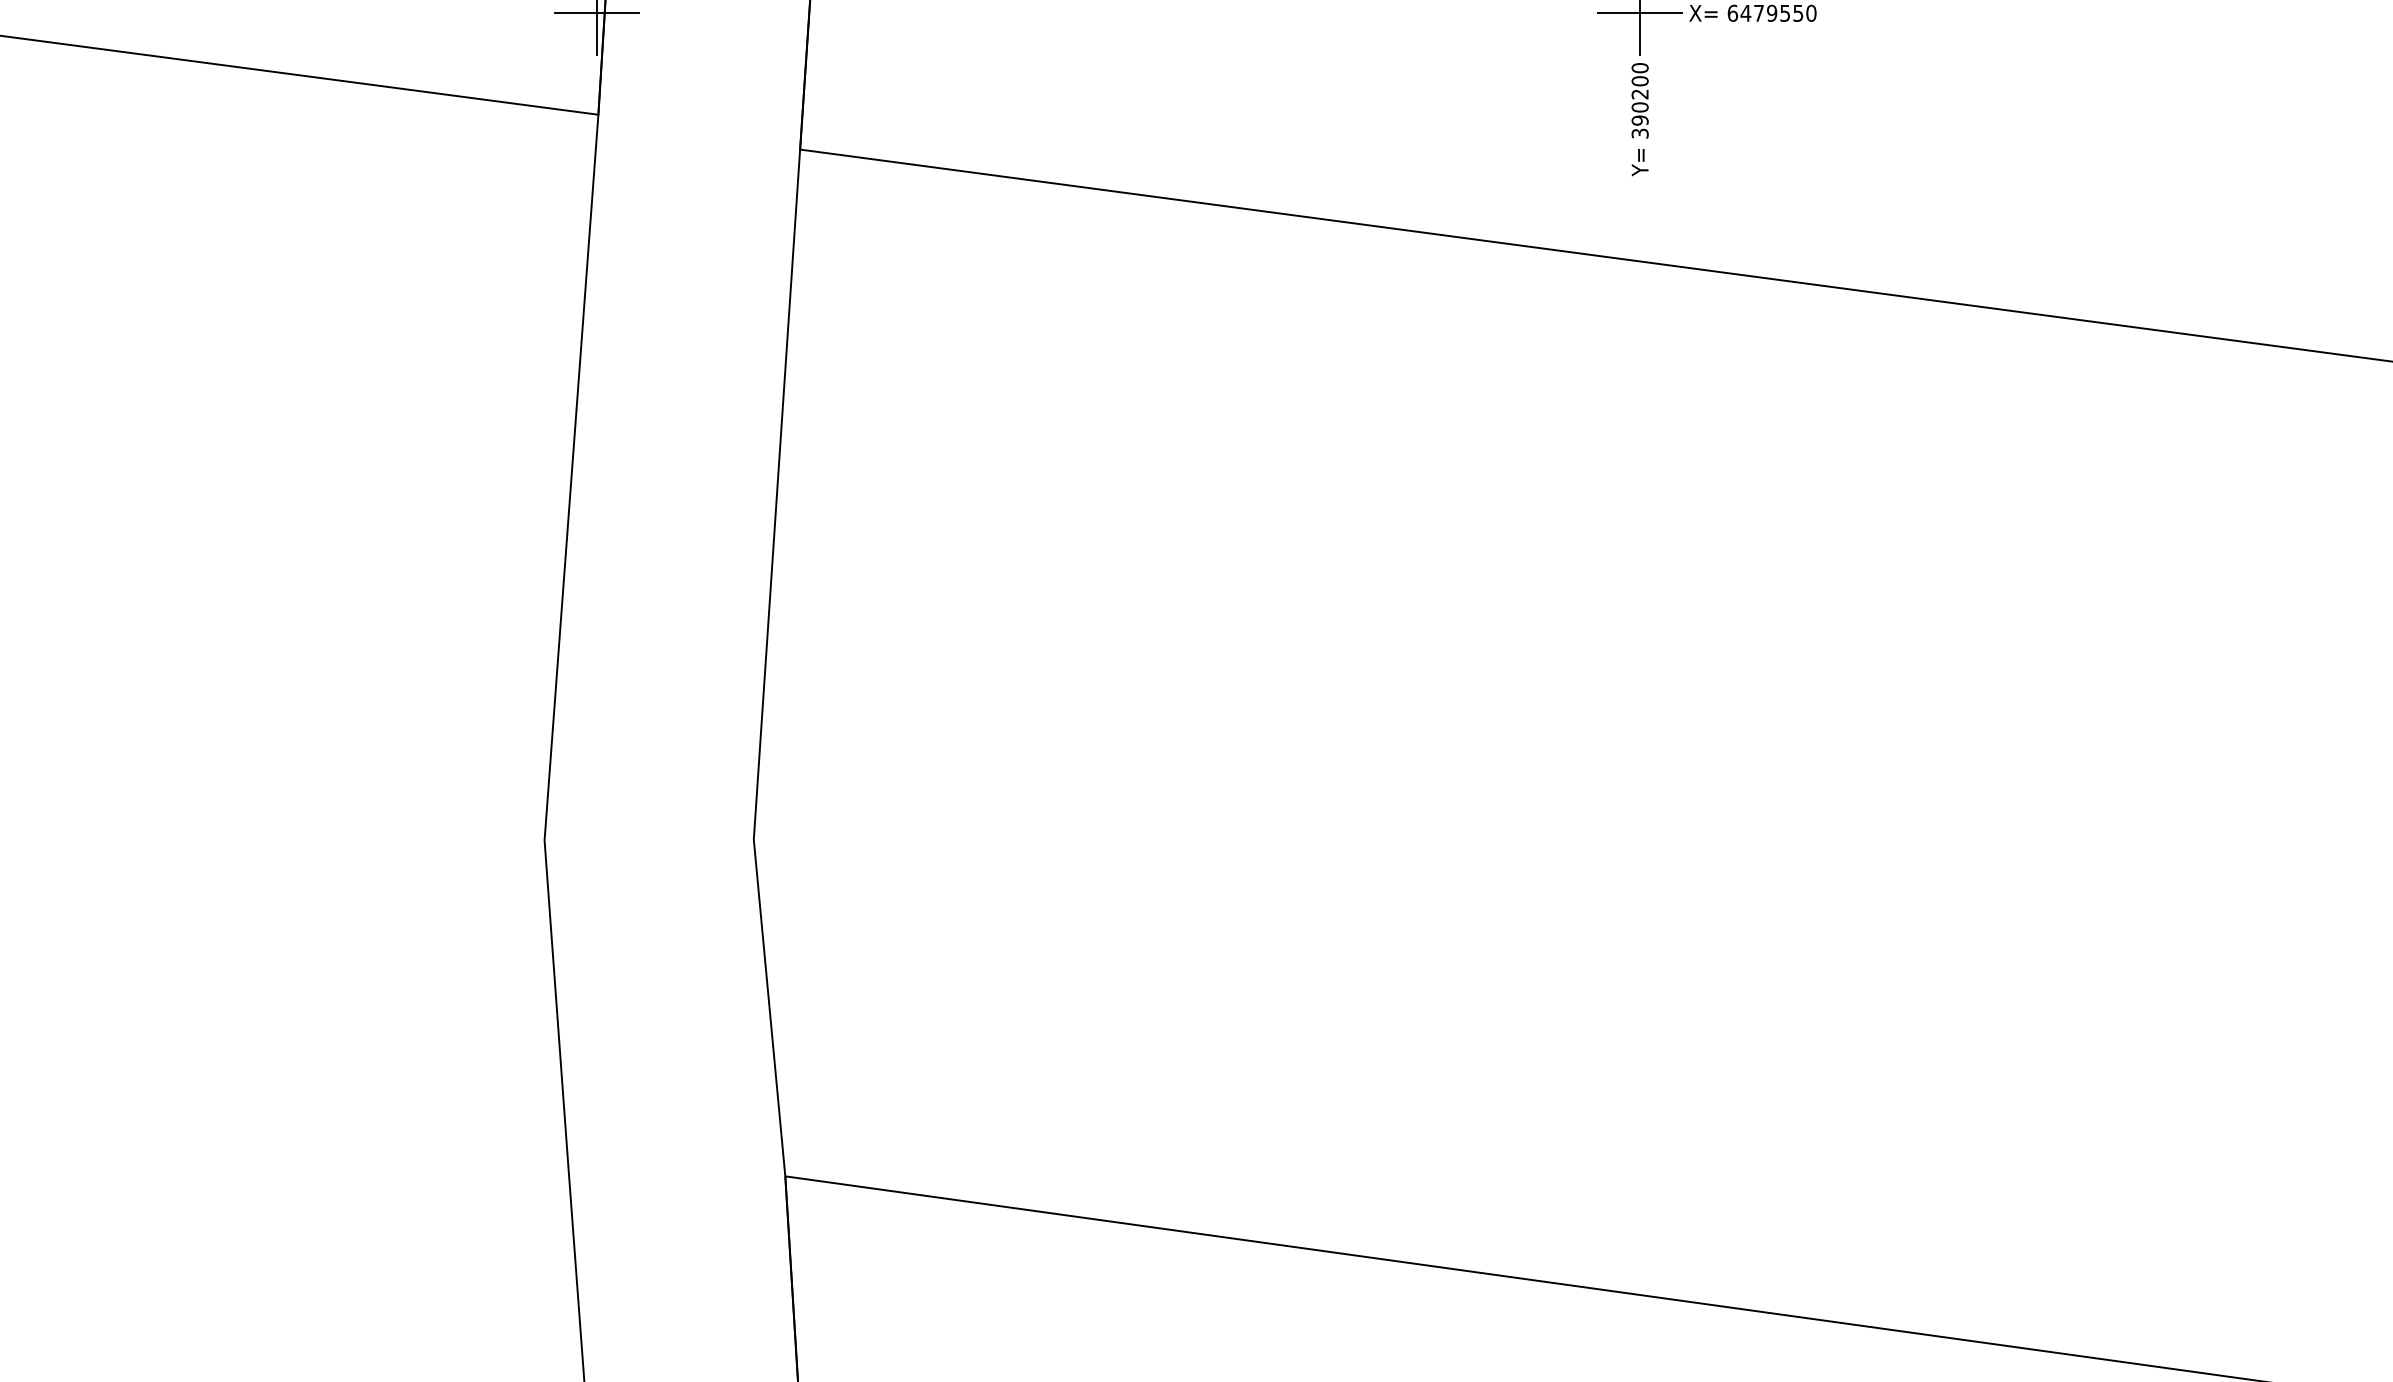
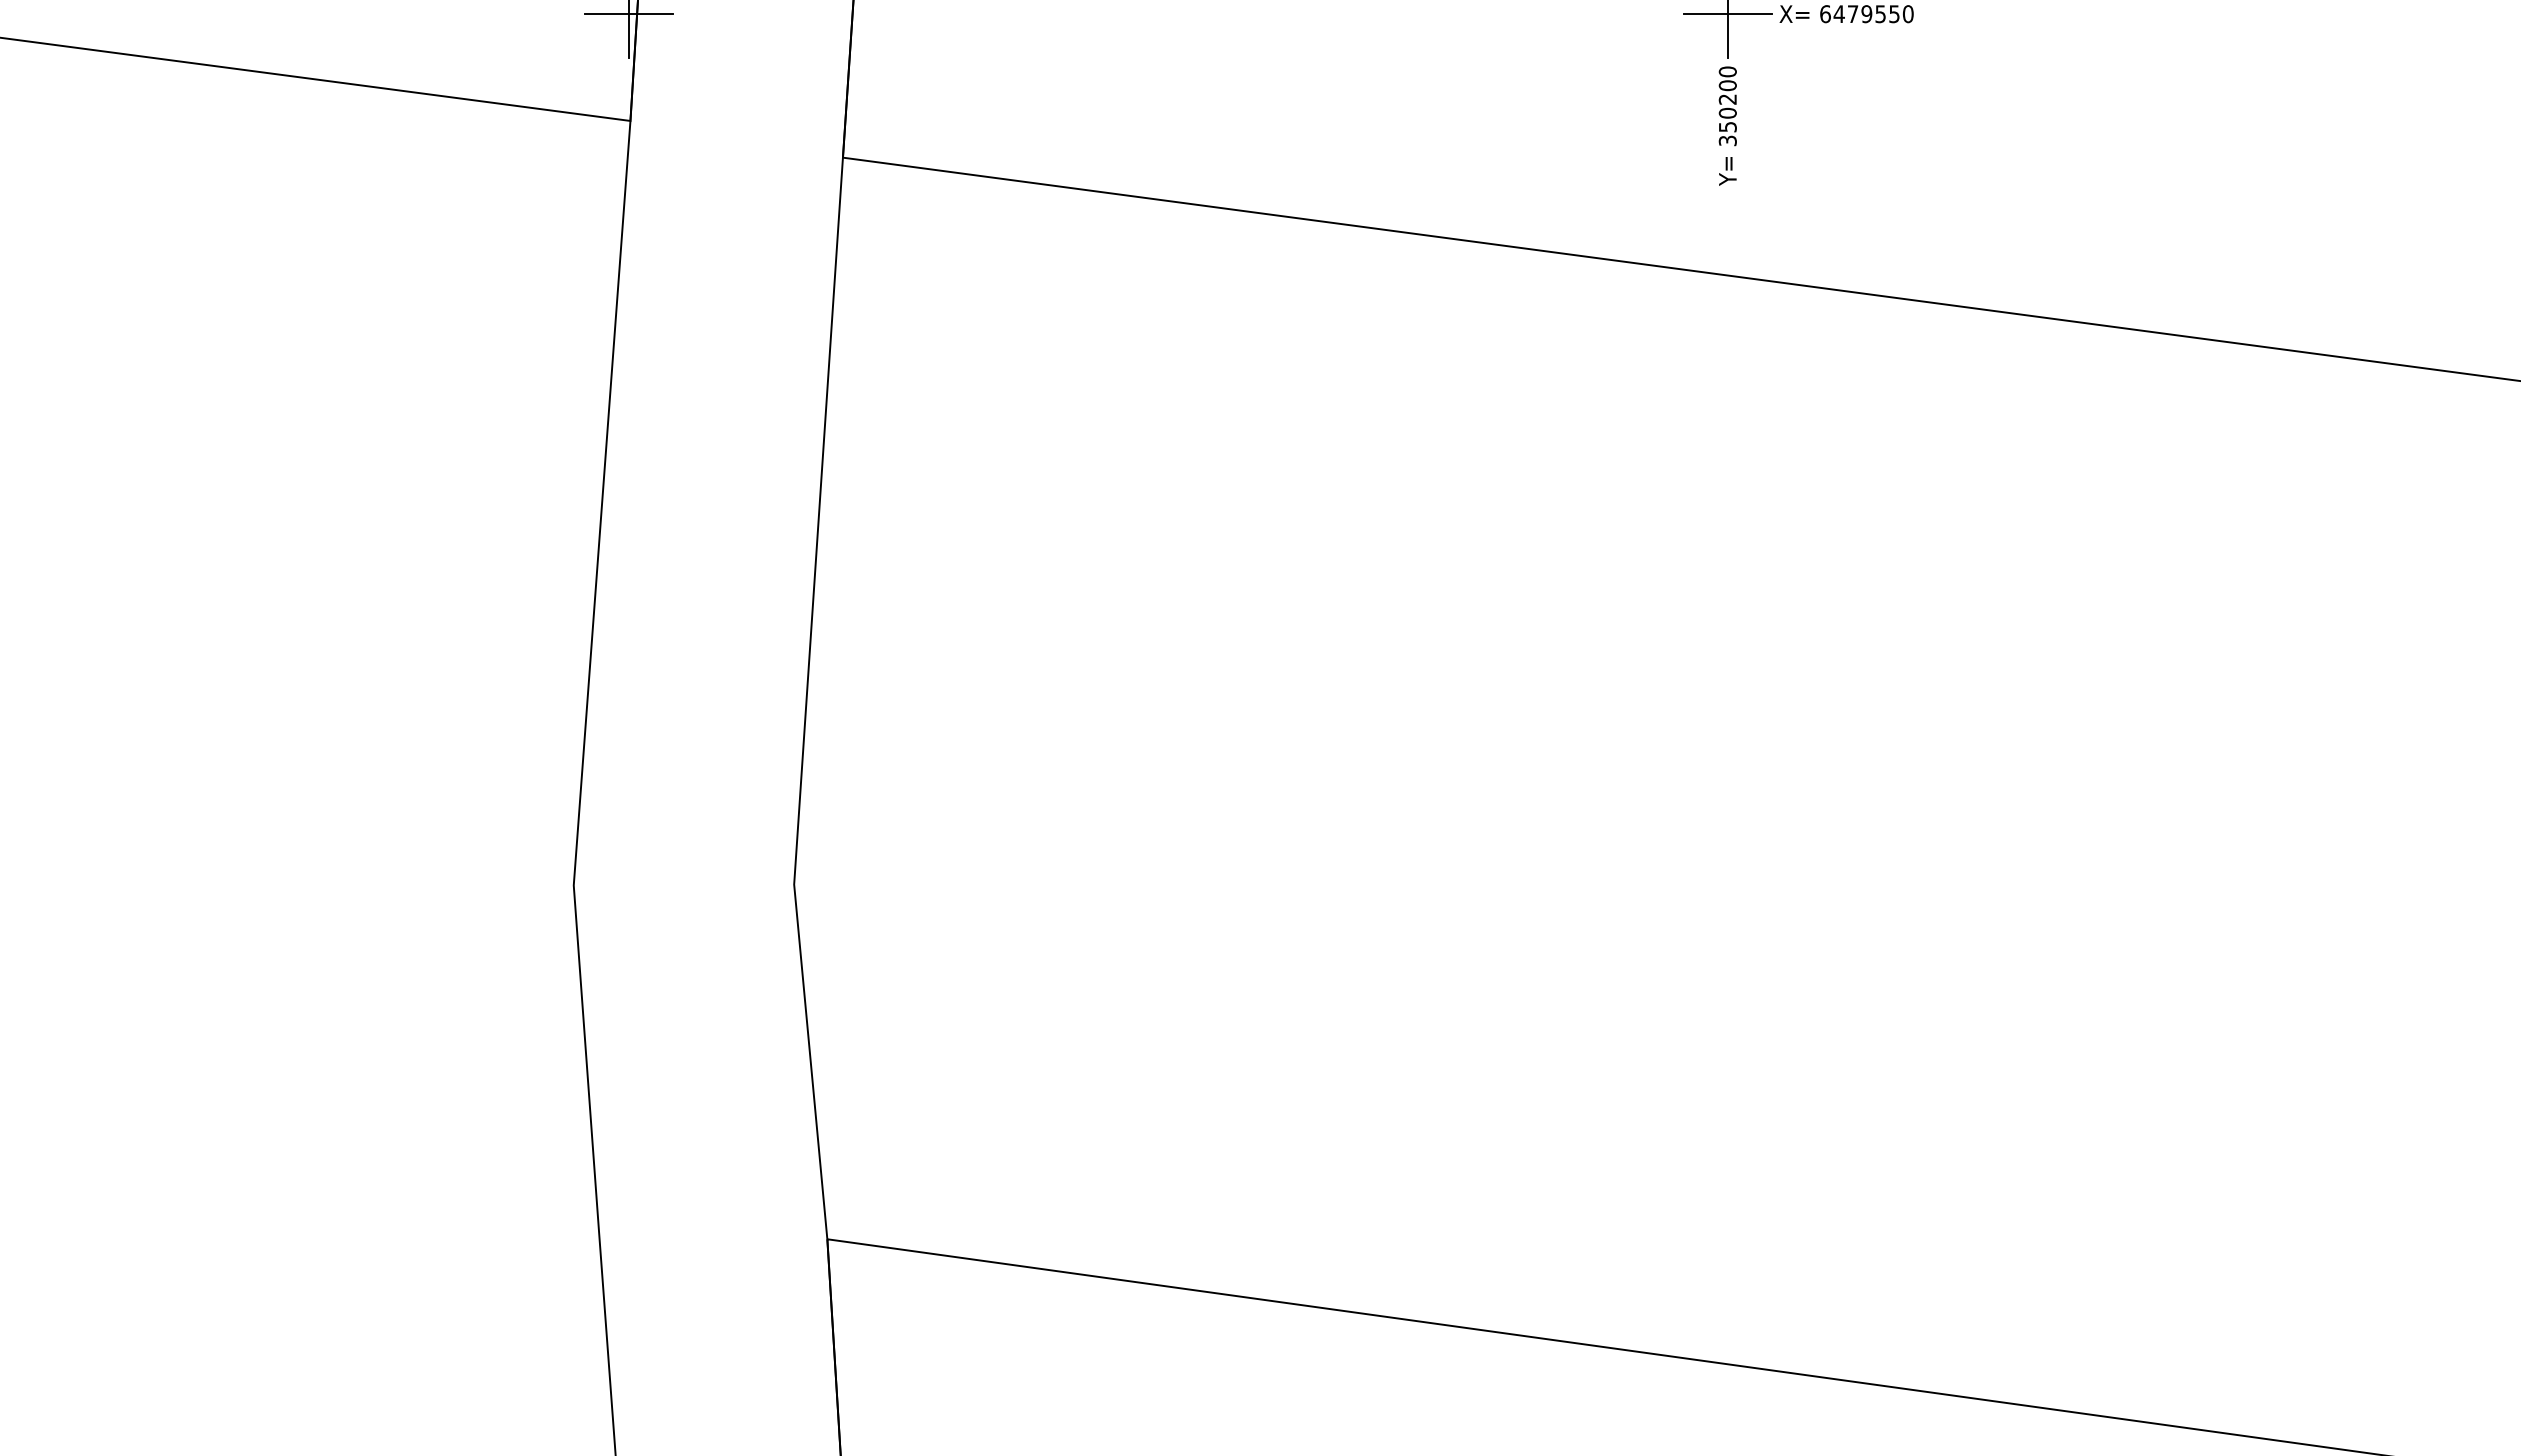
text: (1639, 119) -> (1727, 126), 390200 -> 350200

